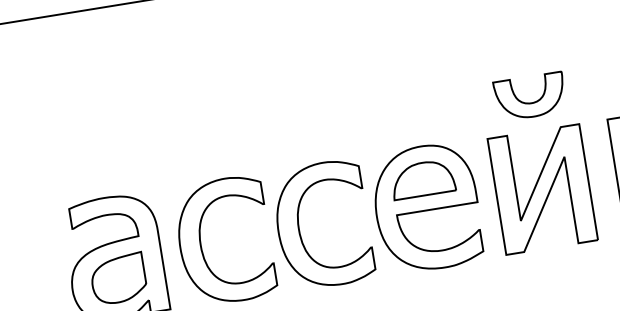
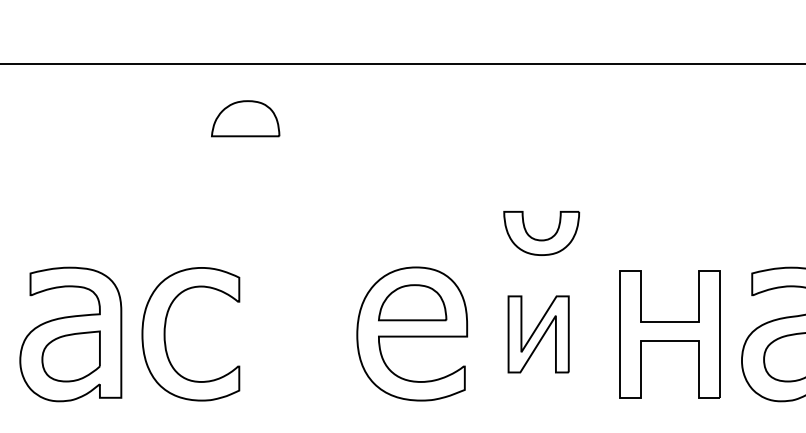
part: (242, 35) -> (245, 118), added
part: (542, 189) -> (538, 334), size x0.6
part: (299, 223) -> (273, 328), removed

